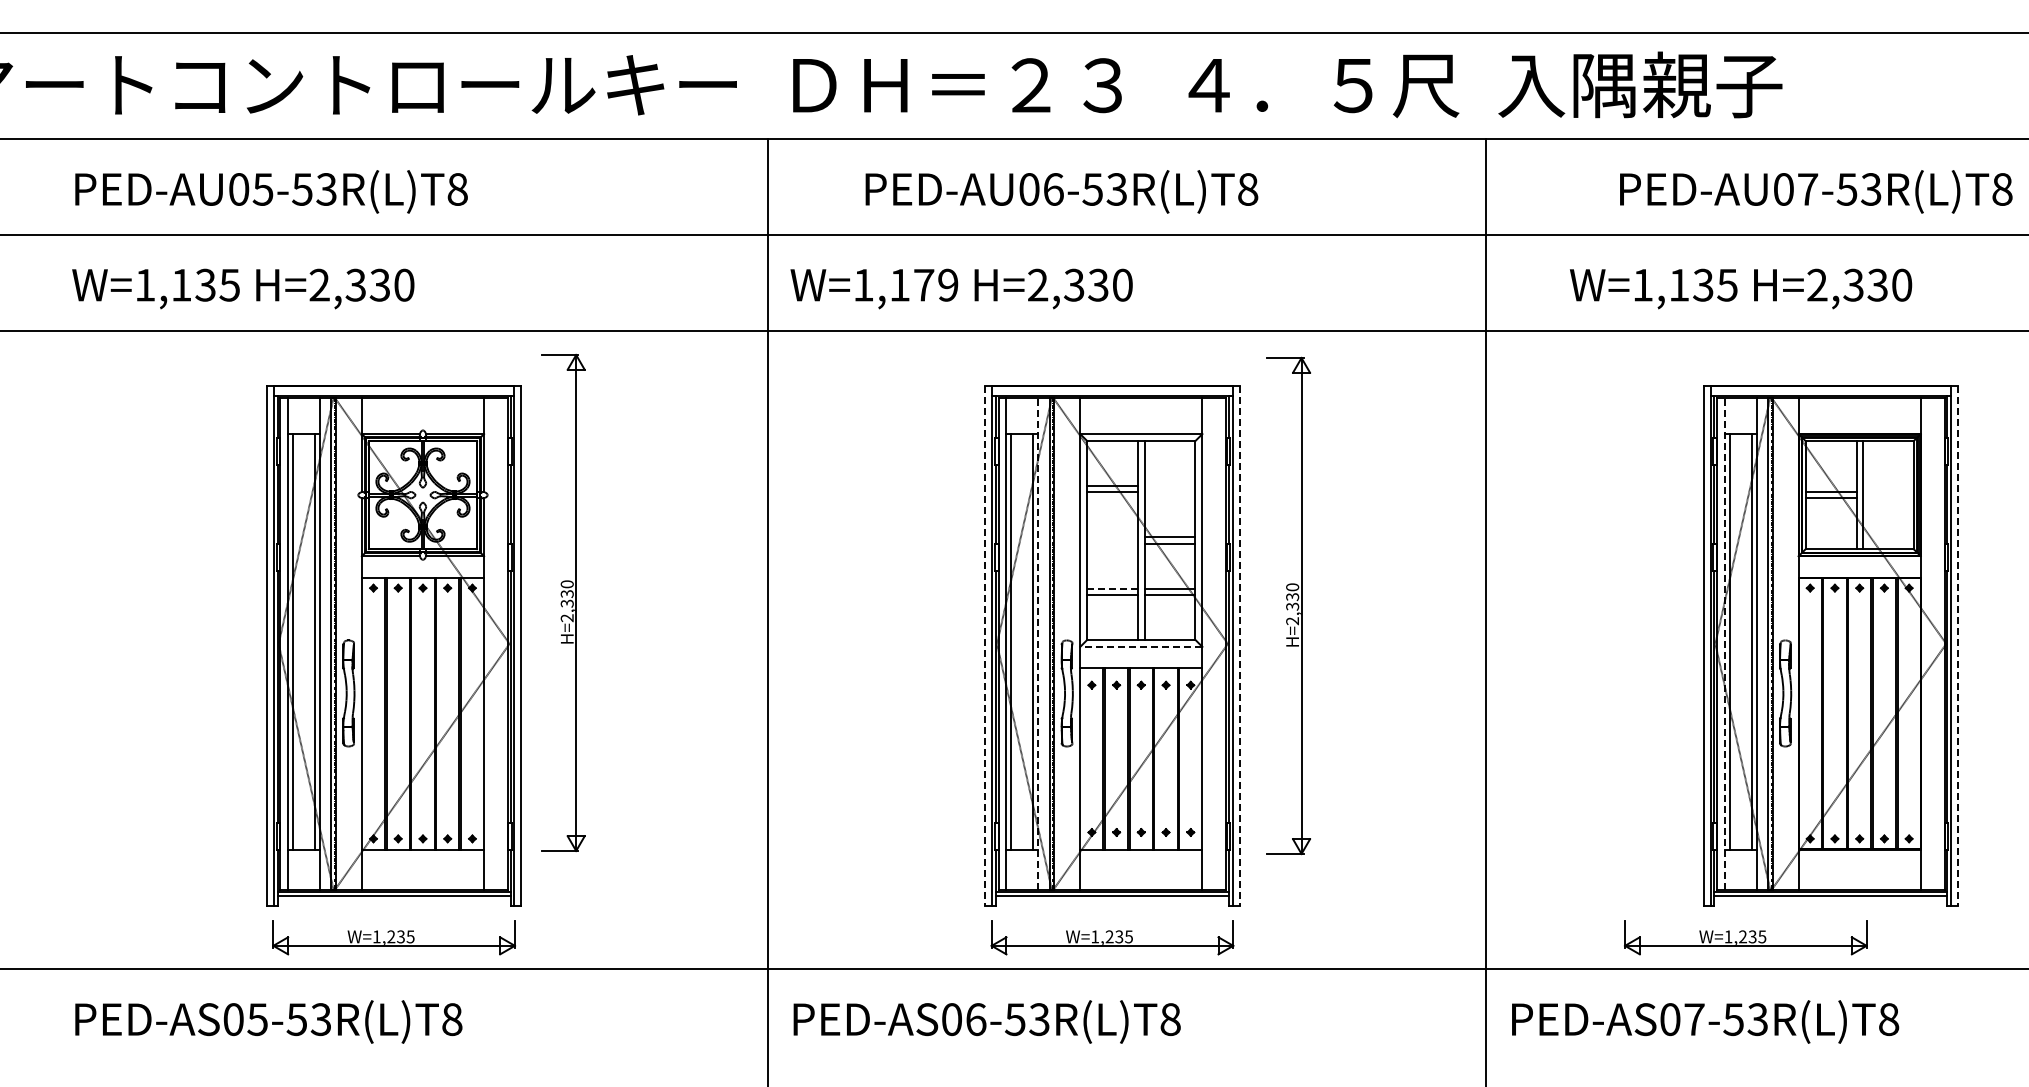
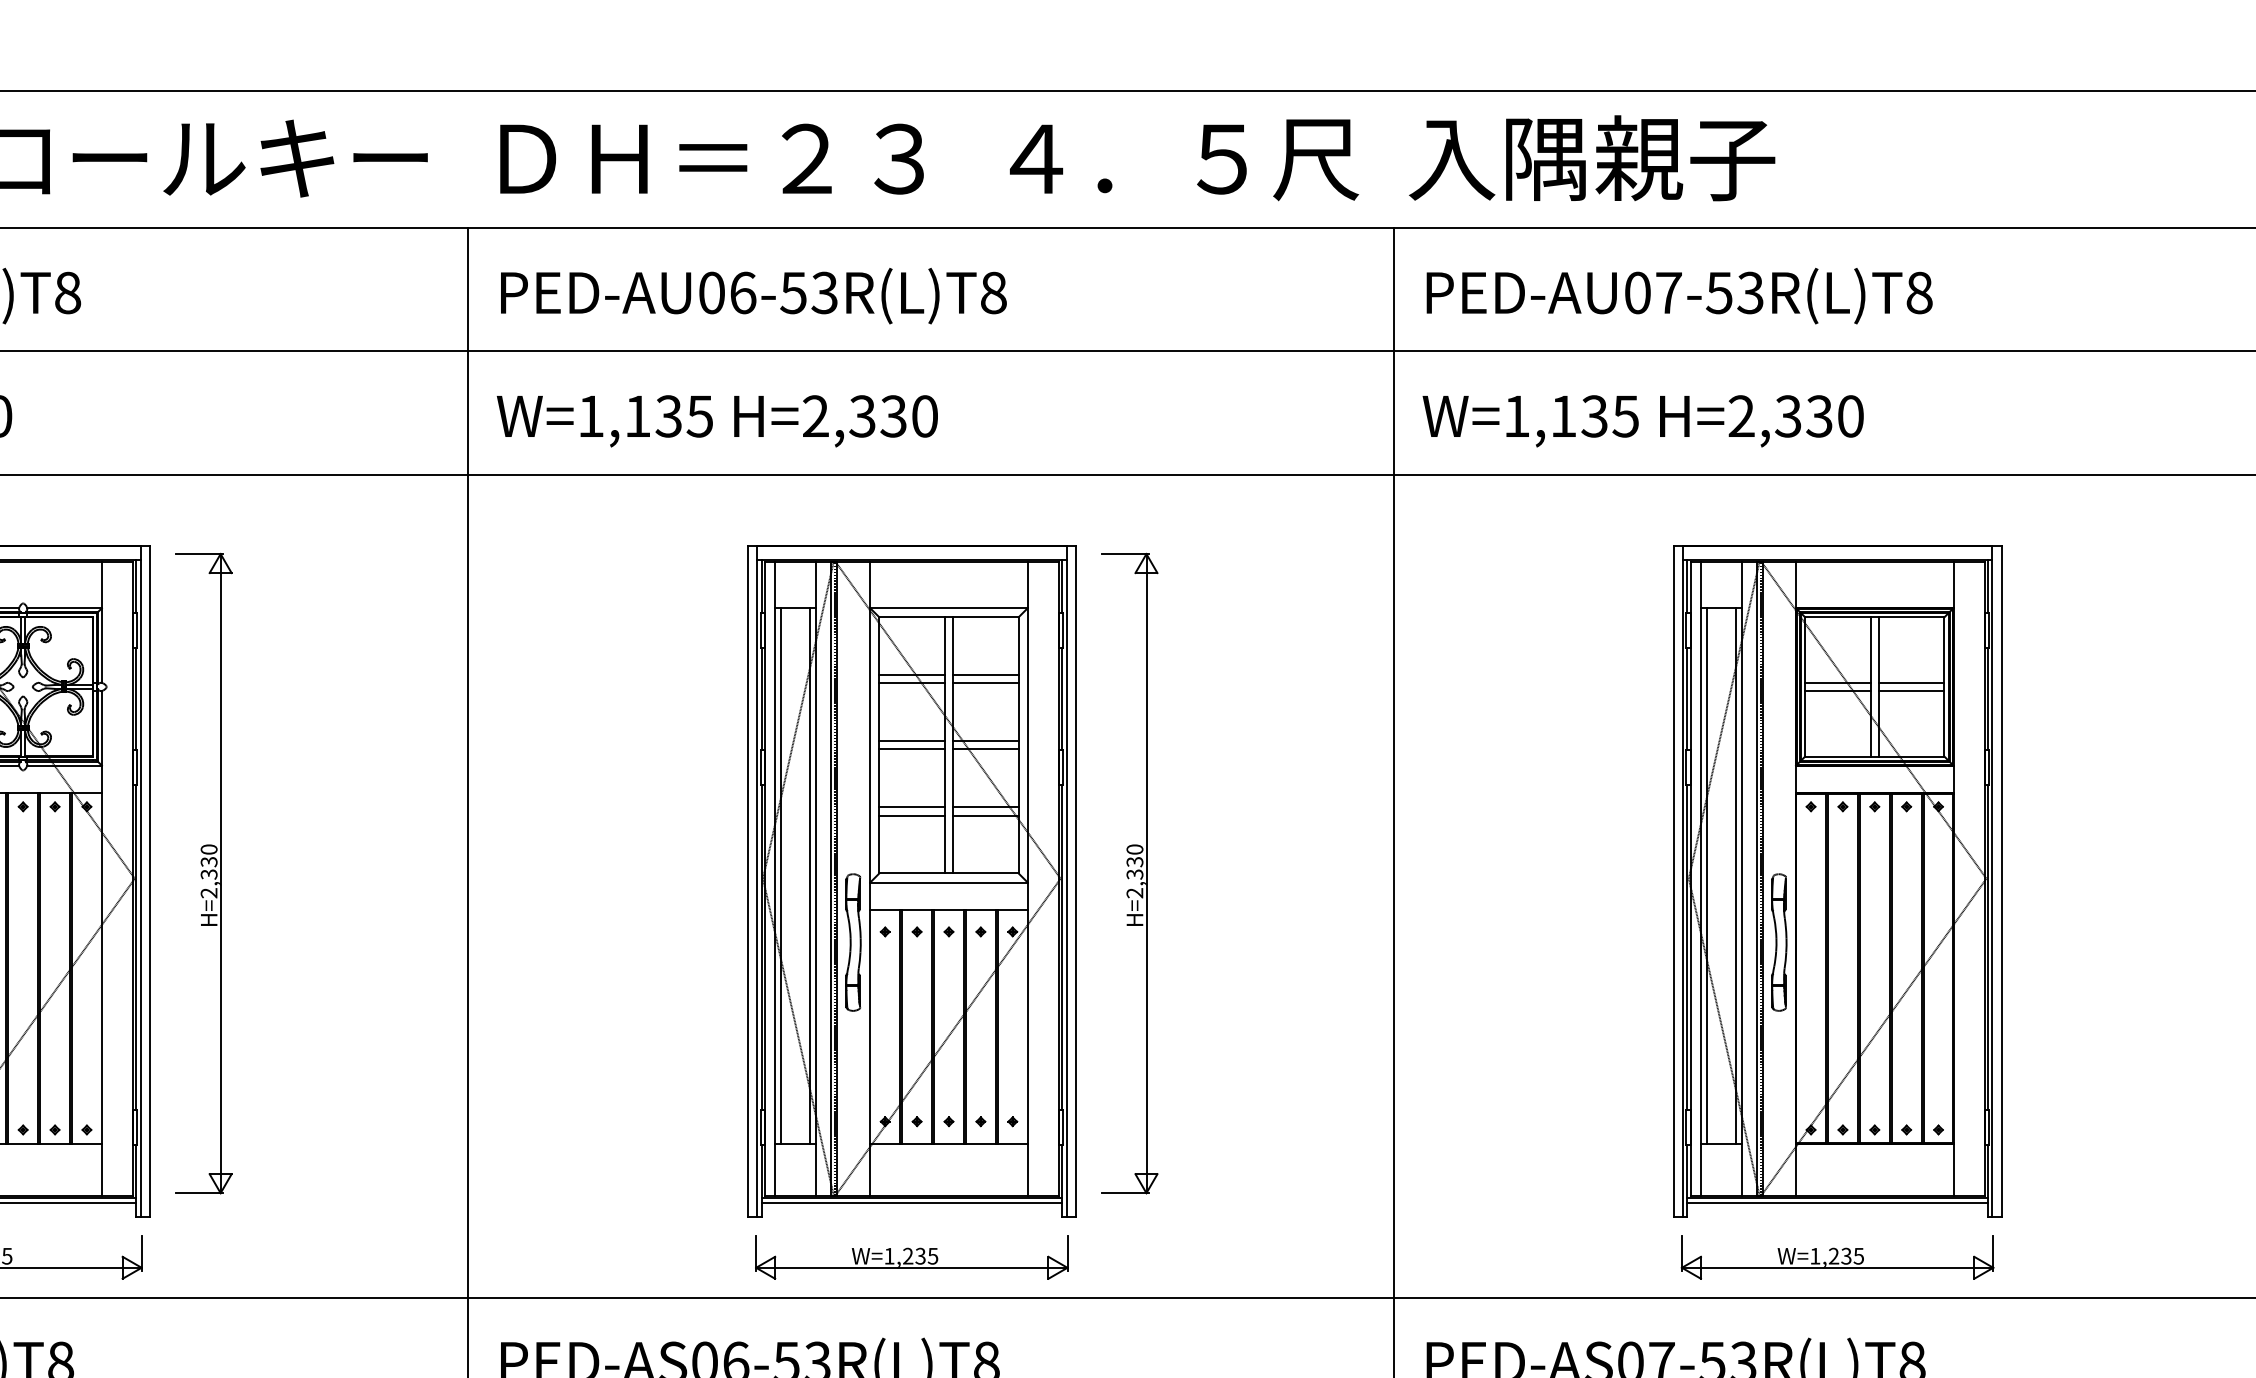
text: (1061, 191) -> (753, 295), moved
text: (1816, 191) -> (1679, 295), moved
text: (935, 284) -> (683, 415), W=1,179 -> W=1,135
text: (1741, 288) -> (1643, 420), moved
line: (1169, 486) -> (985, 675), added
line: (1887, 491) -> (1910, 682), added
line: (1169, 492) -> (985, 683), added
line: (1887, 498) -> (1910, 691), added
line: (1112, 537) -> (911, 741), added
line: (1112, 543) -> (911, 749), added
line: (1112, 588) -> (911, 807), dashed -> solid
part: (563, 602) -> (204, 872), moved
part: (1288, 605) -> (1129, 872), moved
line: (1038, 643) -> (816, 878), dashed -> solid
line: (1724, 643) -> (1700, 878), dashed -> solid
line: (985, 646) -> (748, 882), dashed -> solid
line: (1140, 646) -> (947, 882), dashed -> solid
line: (1239, 646) -> (1075, 882), dashed -> solid
line: (1958, 646) -> (2002, 882), dashed -> solid
part: (1745, 937) -> (1837, 1257), moved

